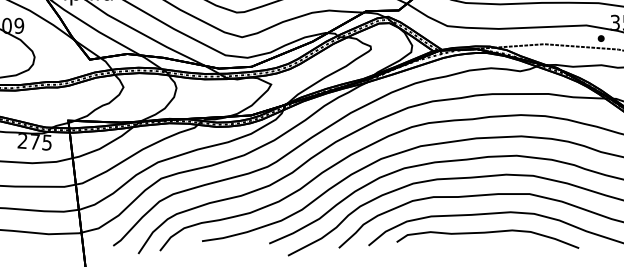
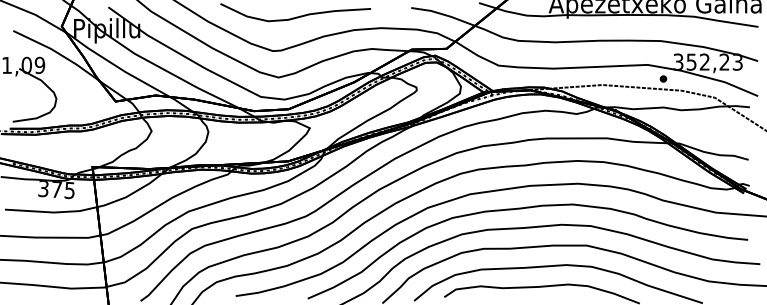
text: (22, 141) -> (43, 189), 275 -> 375

